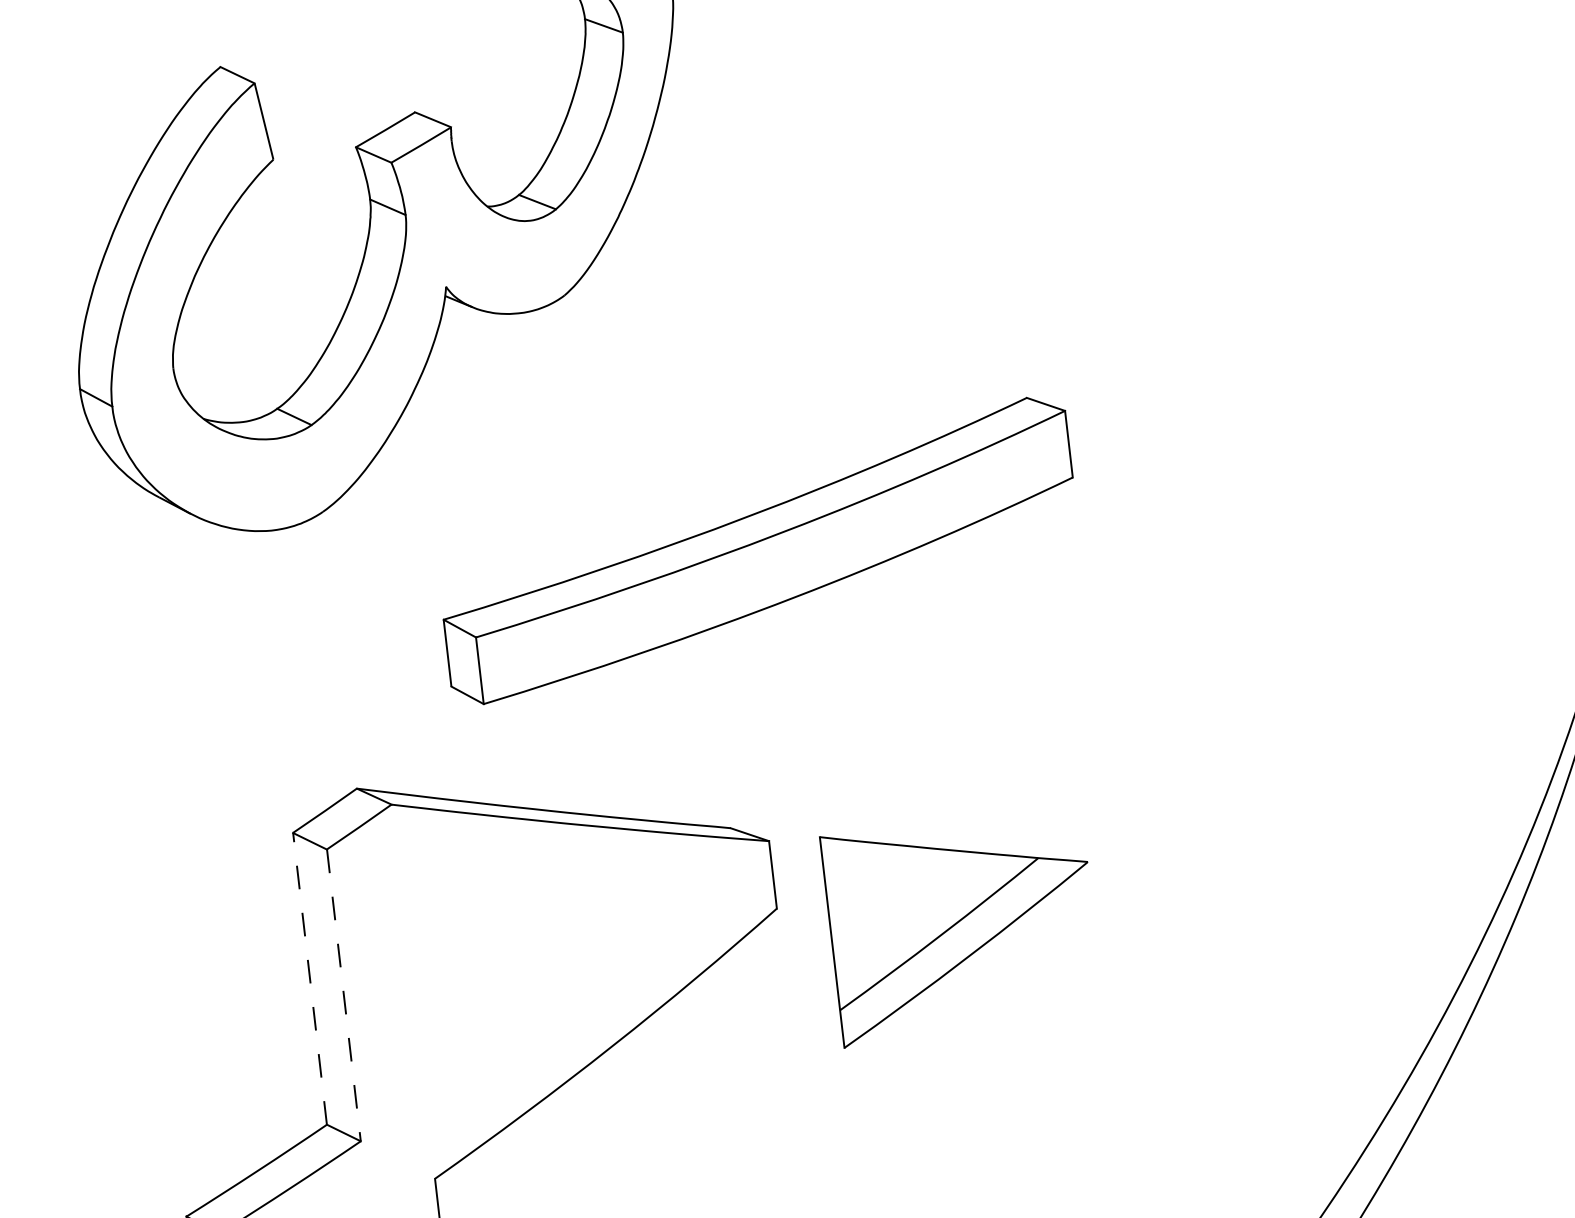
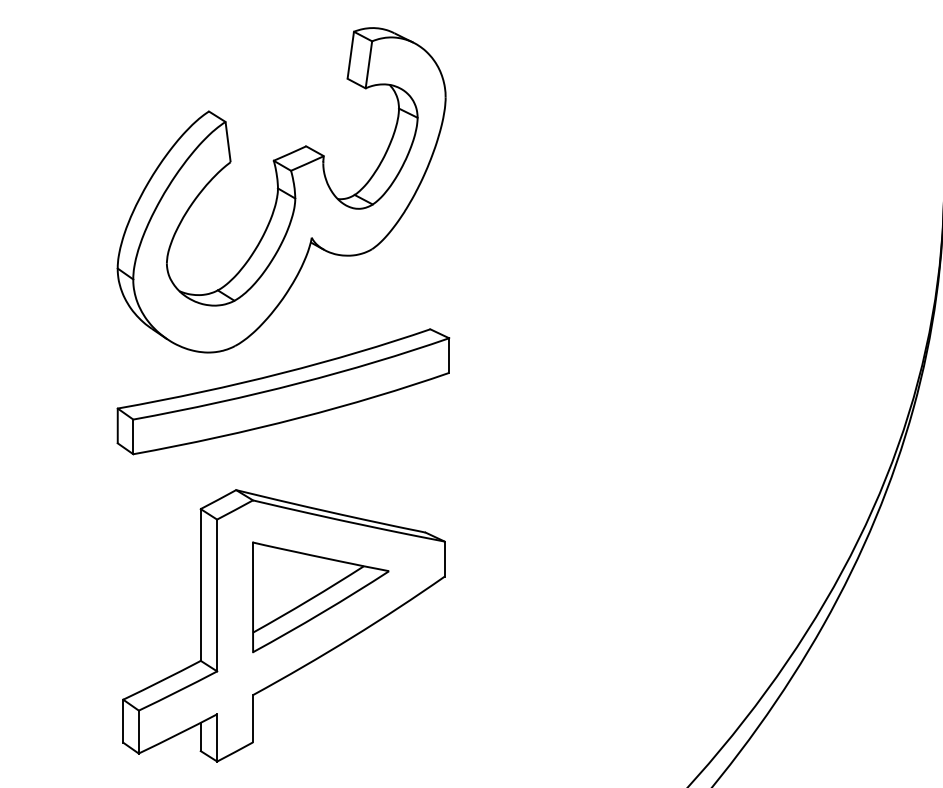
part: (758, 550) -> (283, 391), moved
part: (961, 927) -> (320, 597), moved
line: (309, 977) -> (200, 584), dashed -> solid
line: (344, 995) -> (217, 595), dashed -> solid

